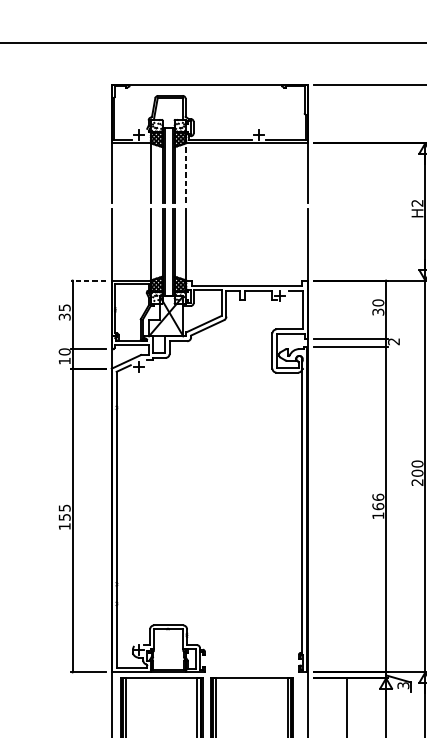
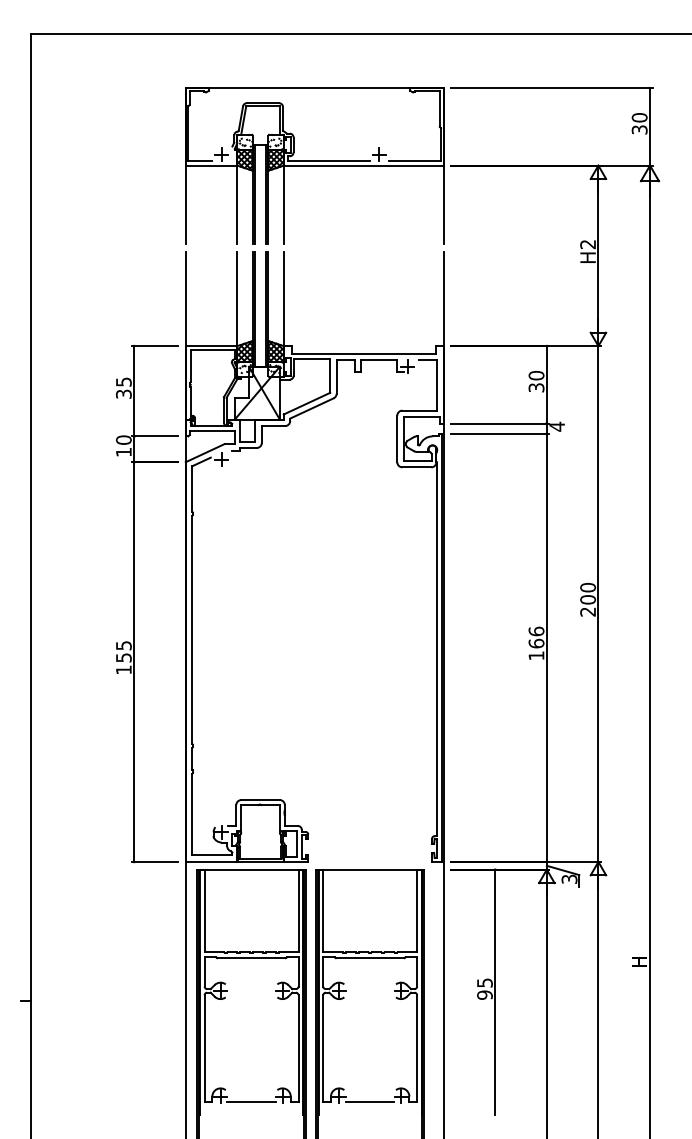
line: (186, 172) -> (283, 204), dashed -> solid
line: (88, 280) -> (154, 346), dashed -> solid
text: (393, 341) -> (556, 426), 2 -> 4

